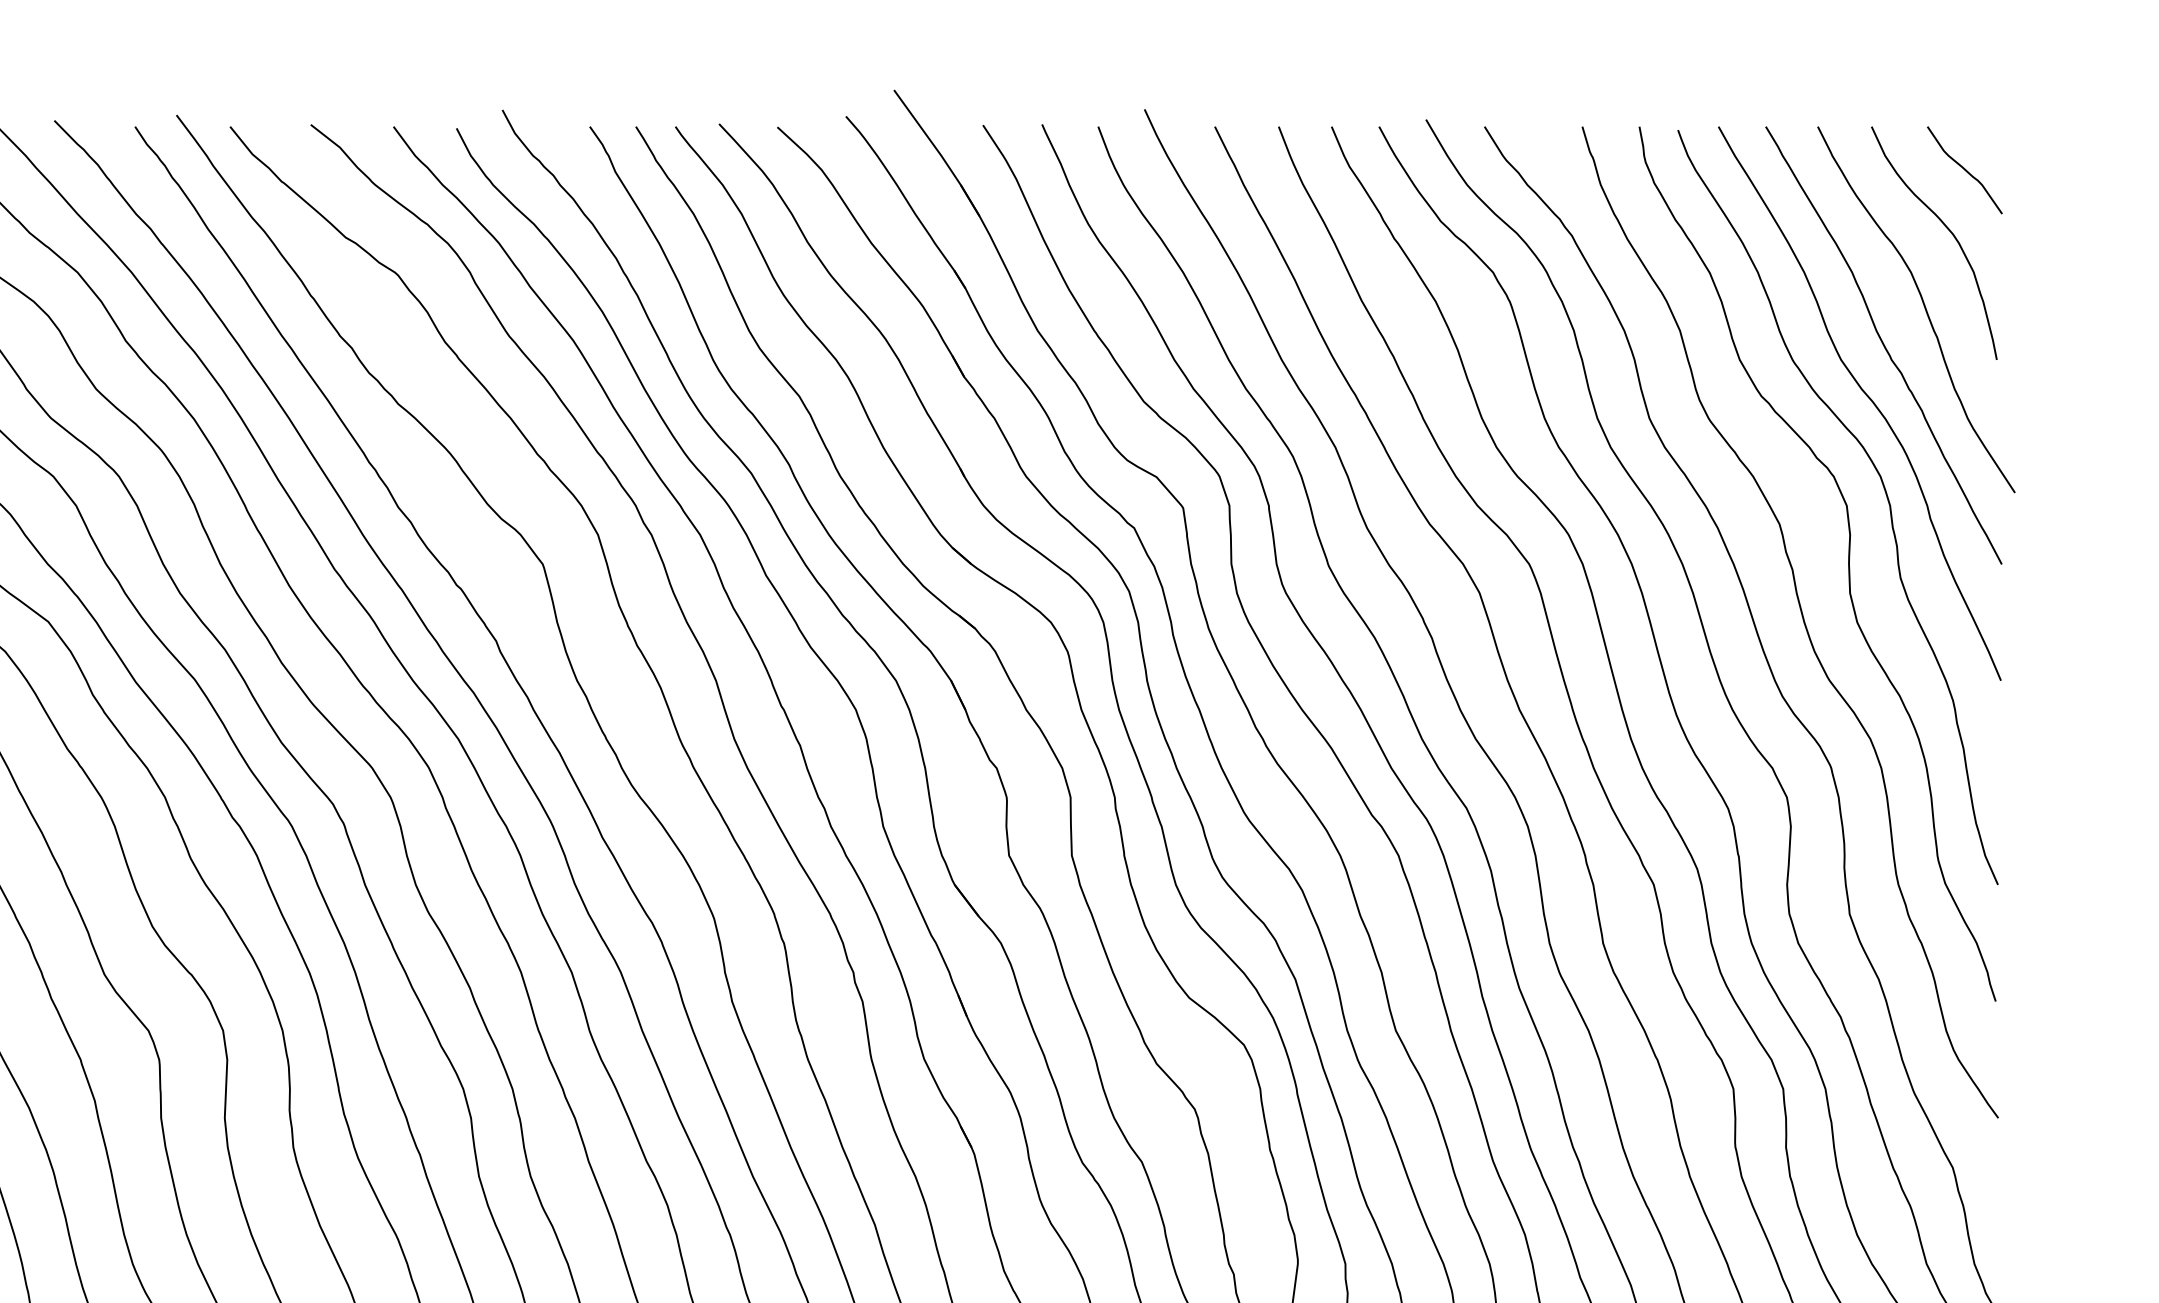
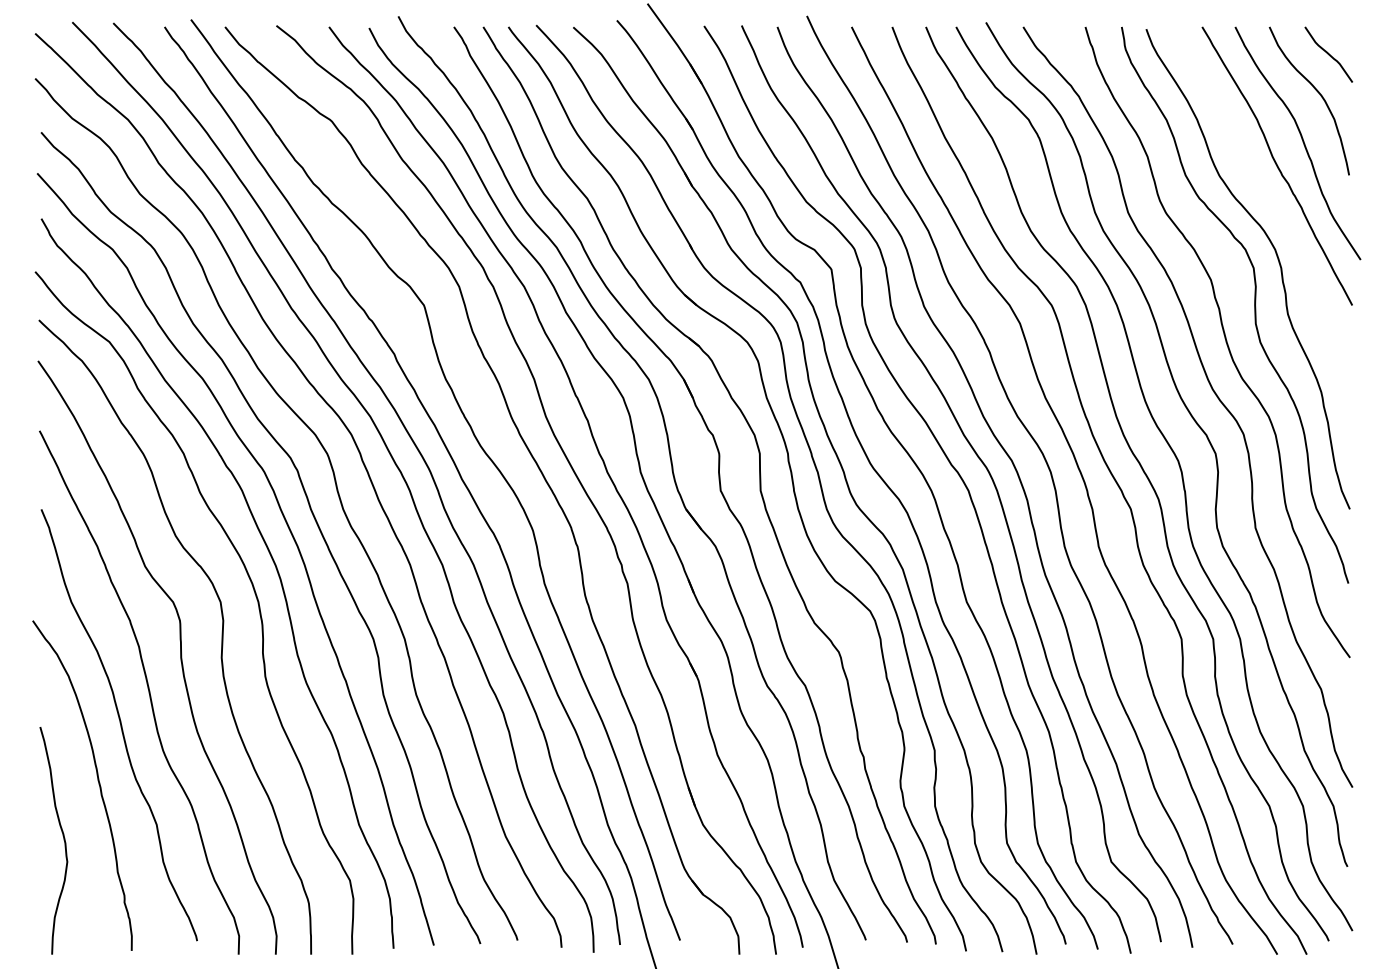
curve: (1865, 396) -> (1265, 198), removed

